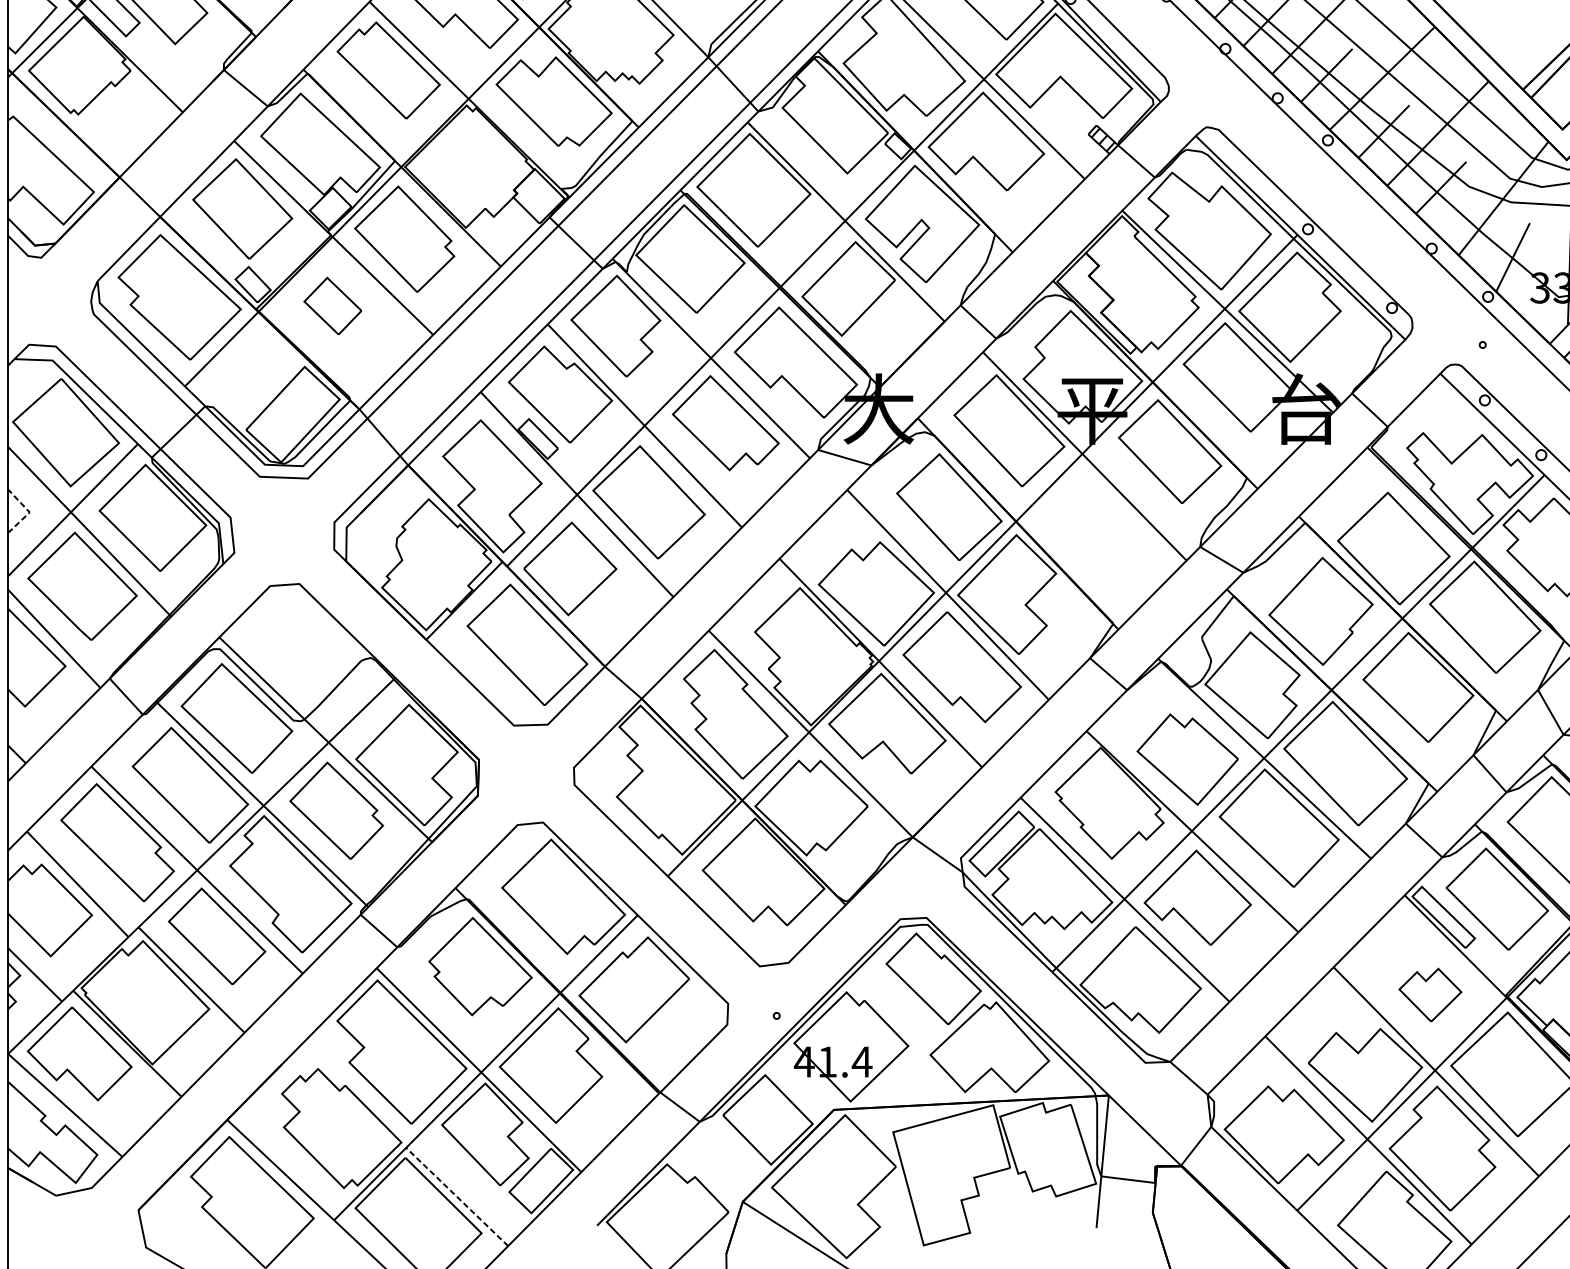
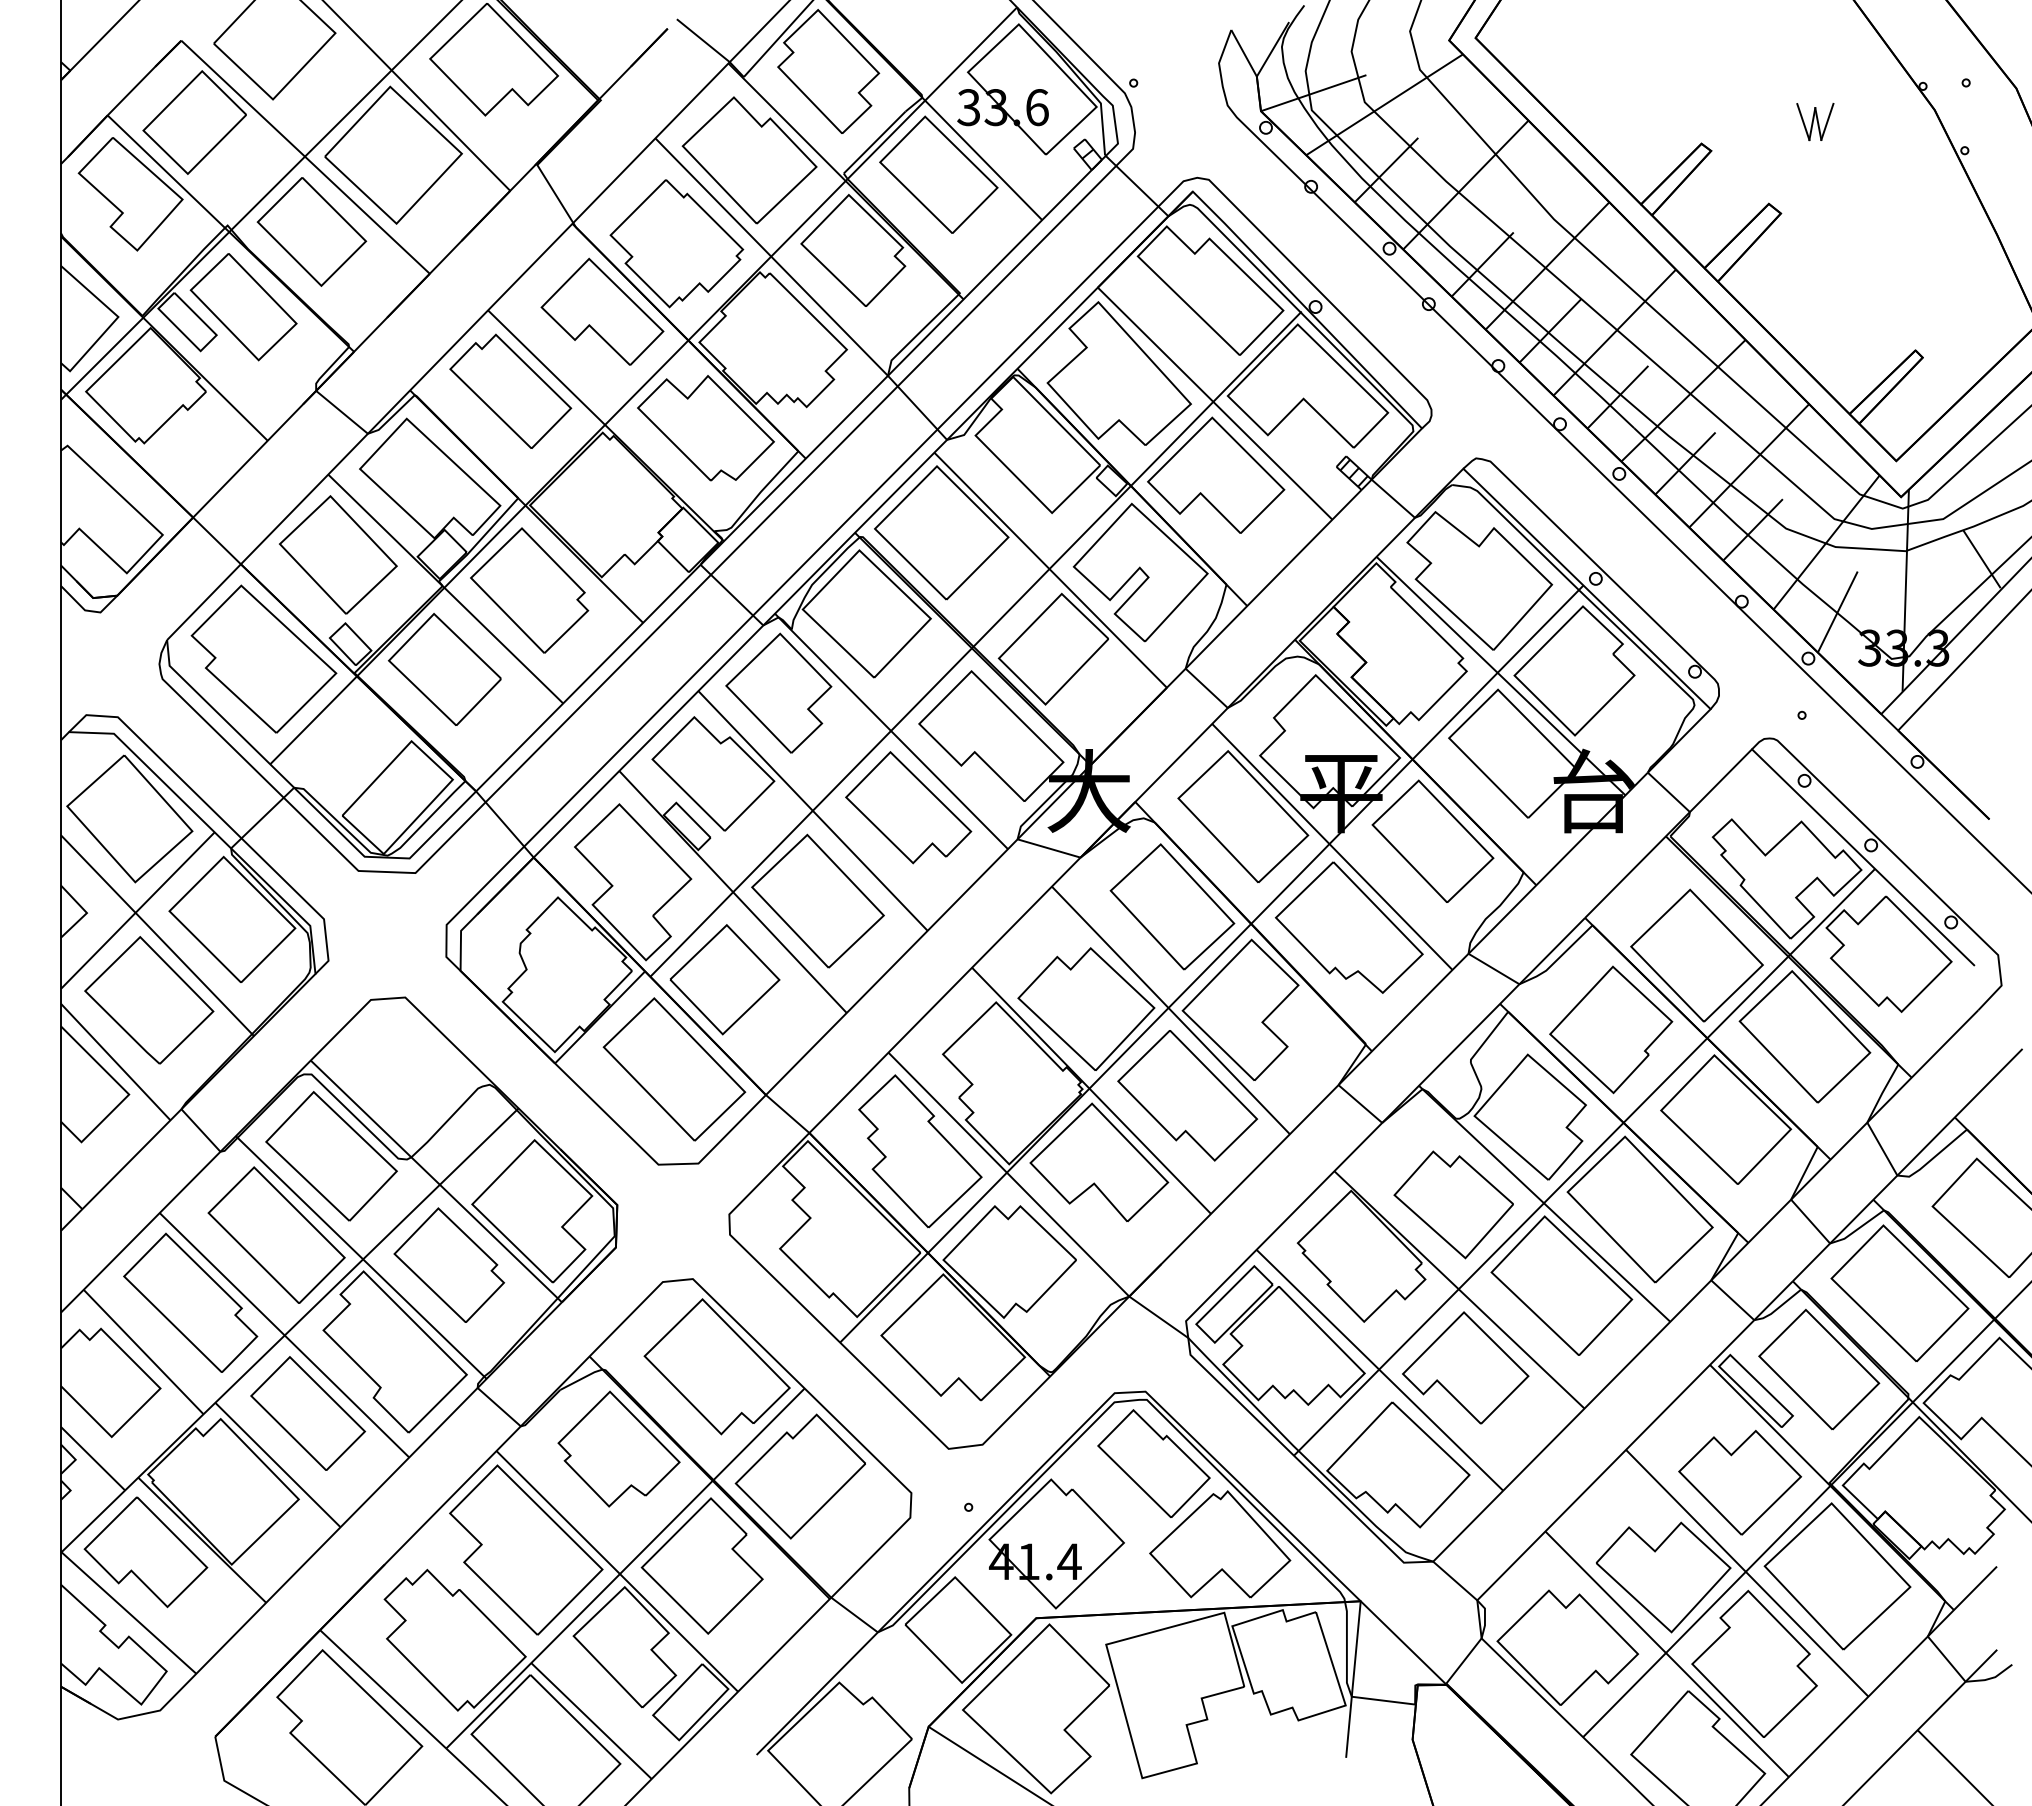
part: (332, 306) -> (444, 669), size x1.67
line: (29, 512) -> (86, 913), dashed -> solid
part: (1098, 524) -> (1348, 927), added
part: (1430, 994) -> (1740, 1482), size x1.67
line: (457, 1197) -> (591, 1721), dashed -> solid

